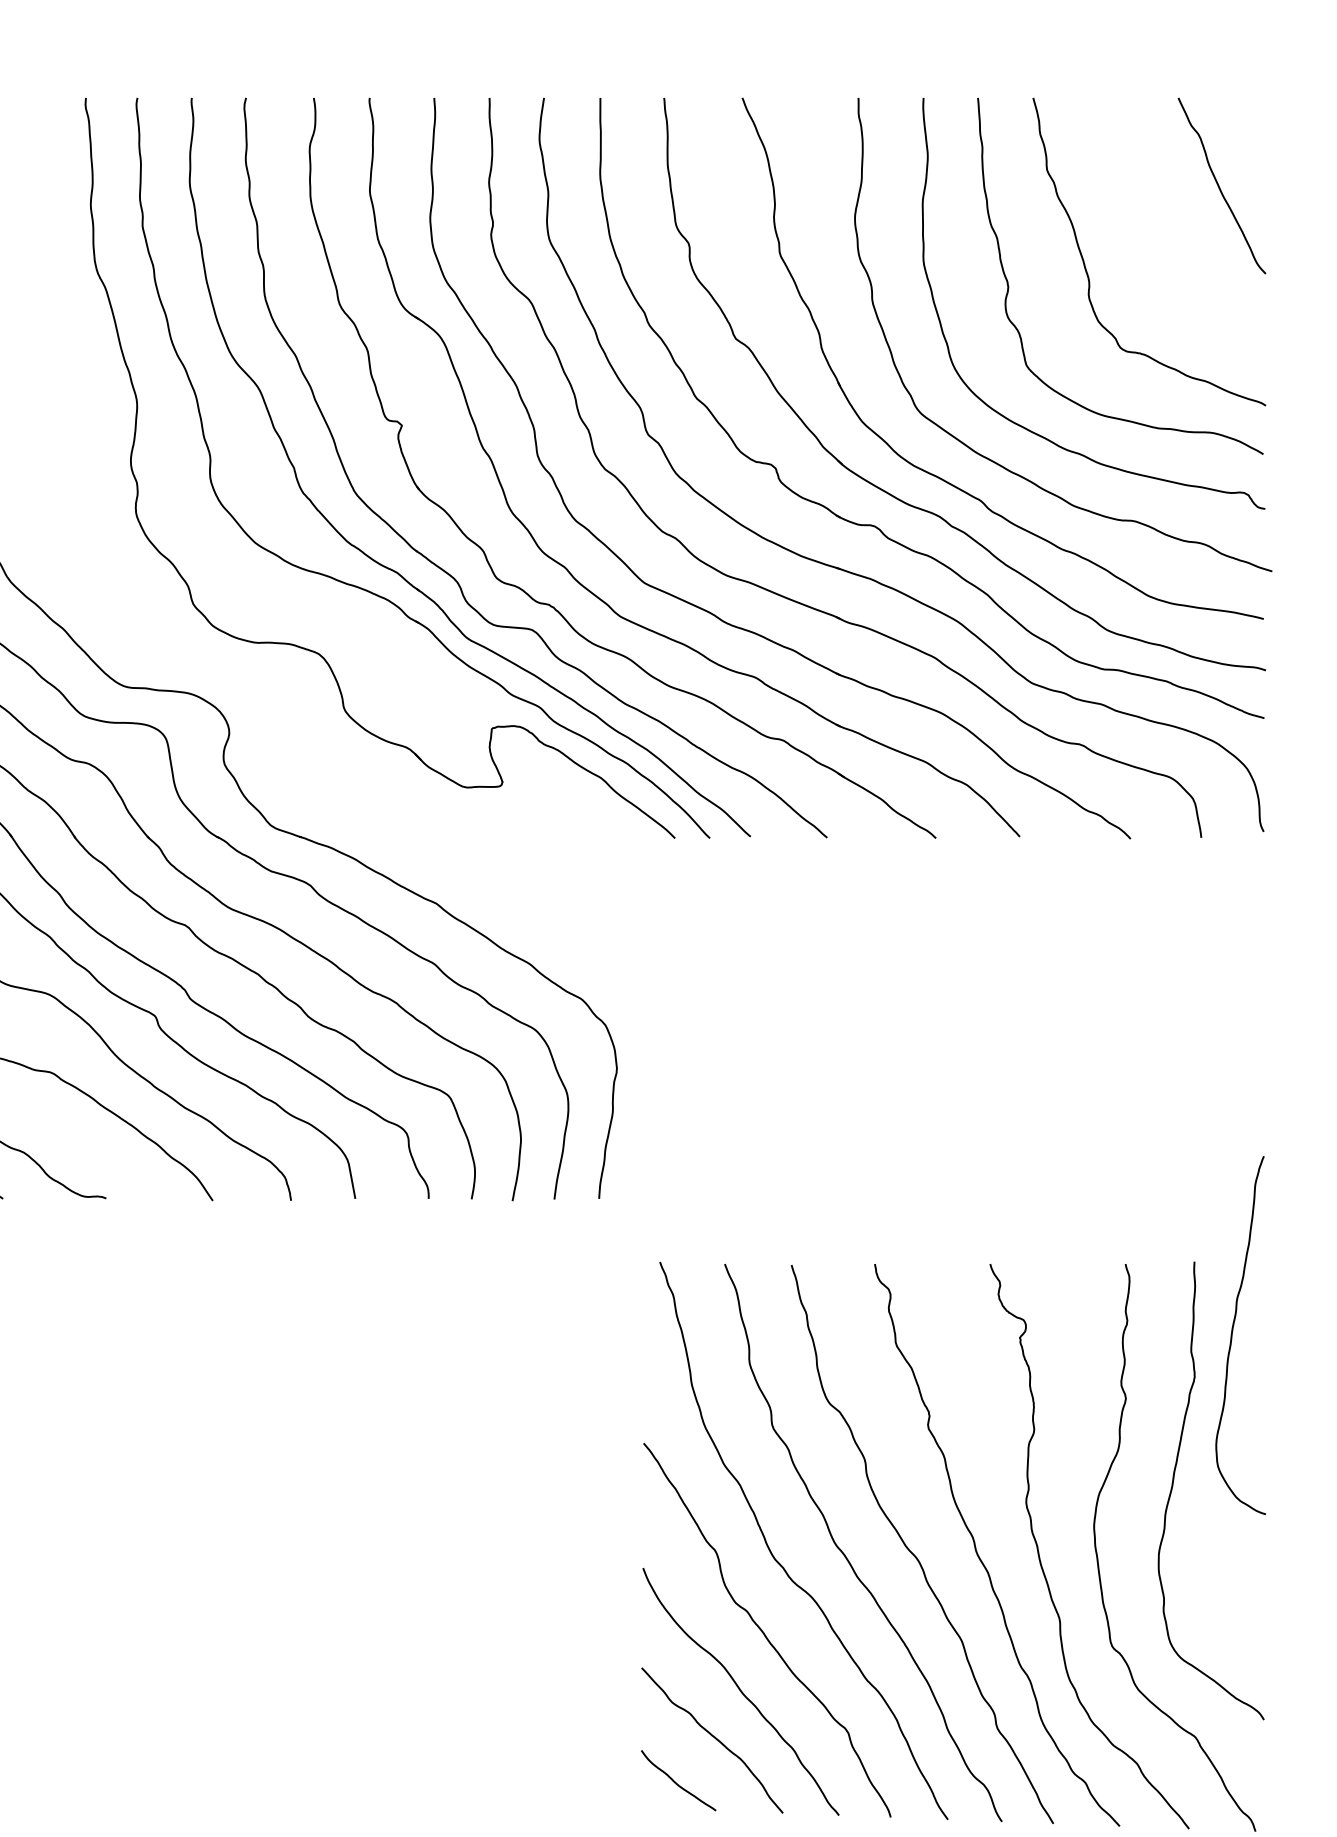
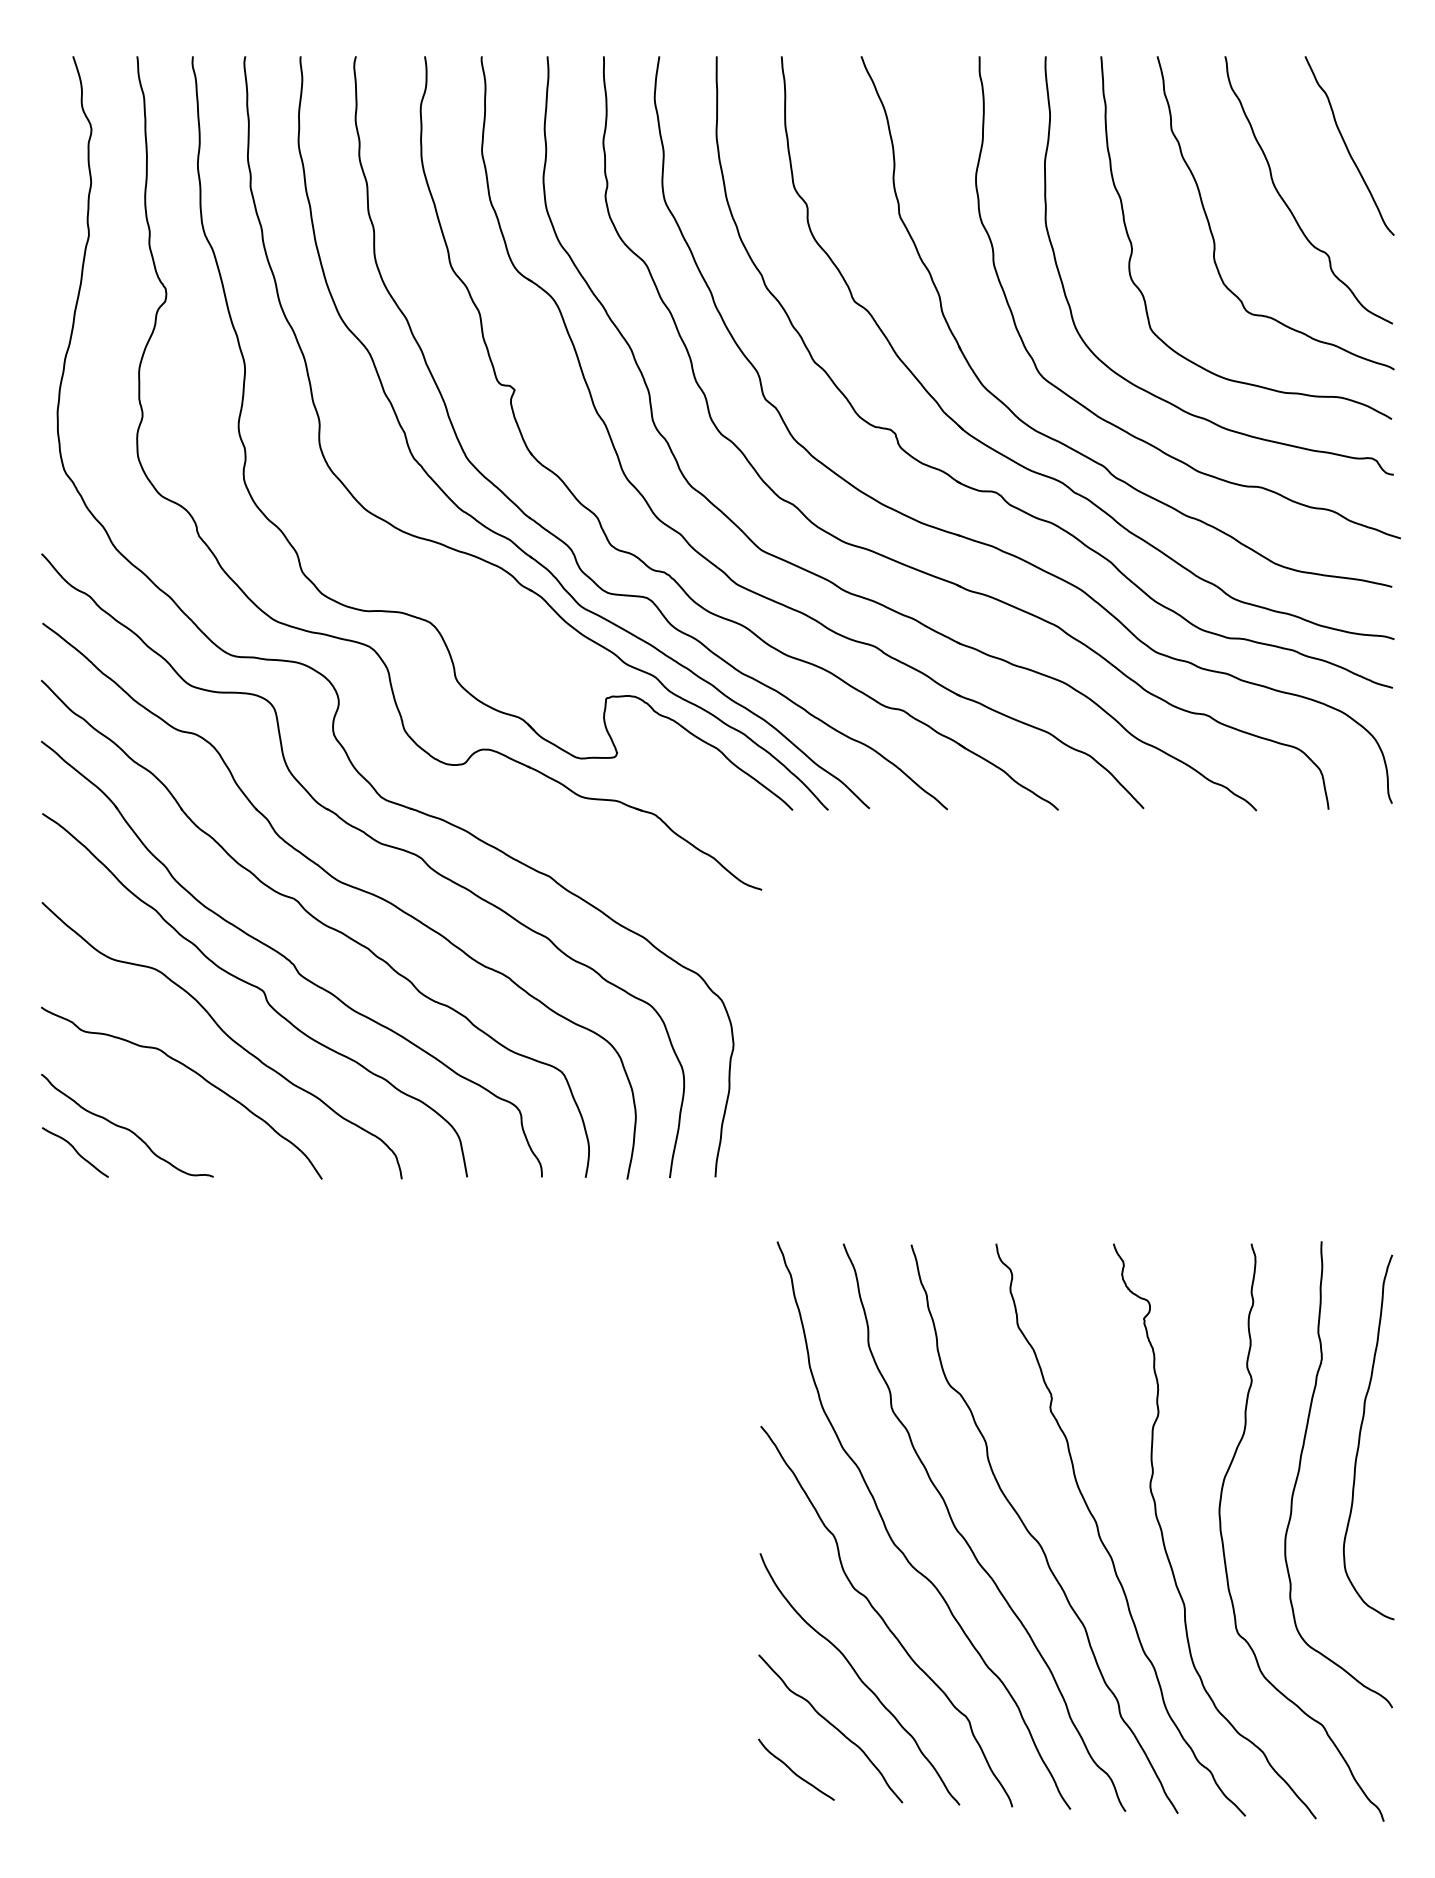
curve: (1160, 243) -> (1287, 204), added
part: (259, 676) -> (369, 645), added
curve: (1232, 1335) -> (1360, 1437), moved

